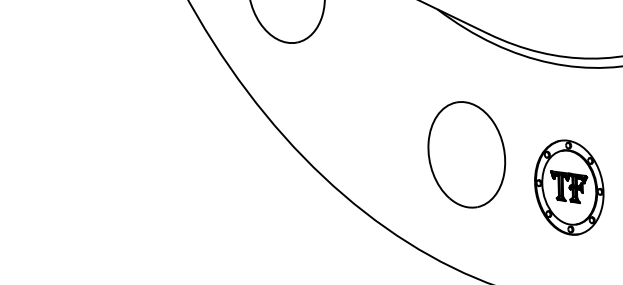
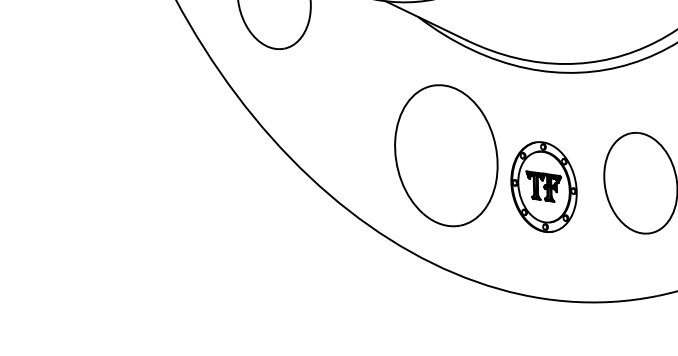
part: (466, 154) -> (445, 155), size x1.4

